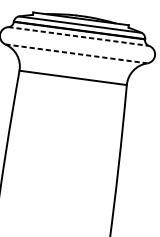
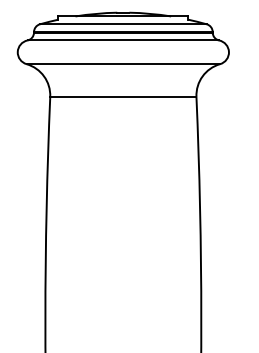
line: (78, 36) -> (123, 40), dashed -> solid
line: (76, 54) -> (123, 64), dashed -> solid

